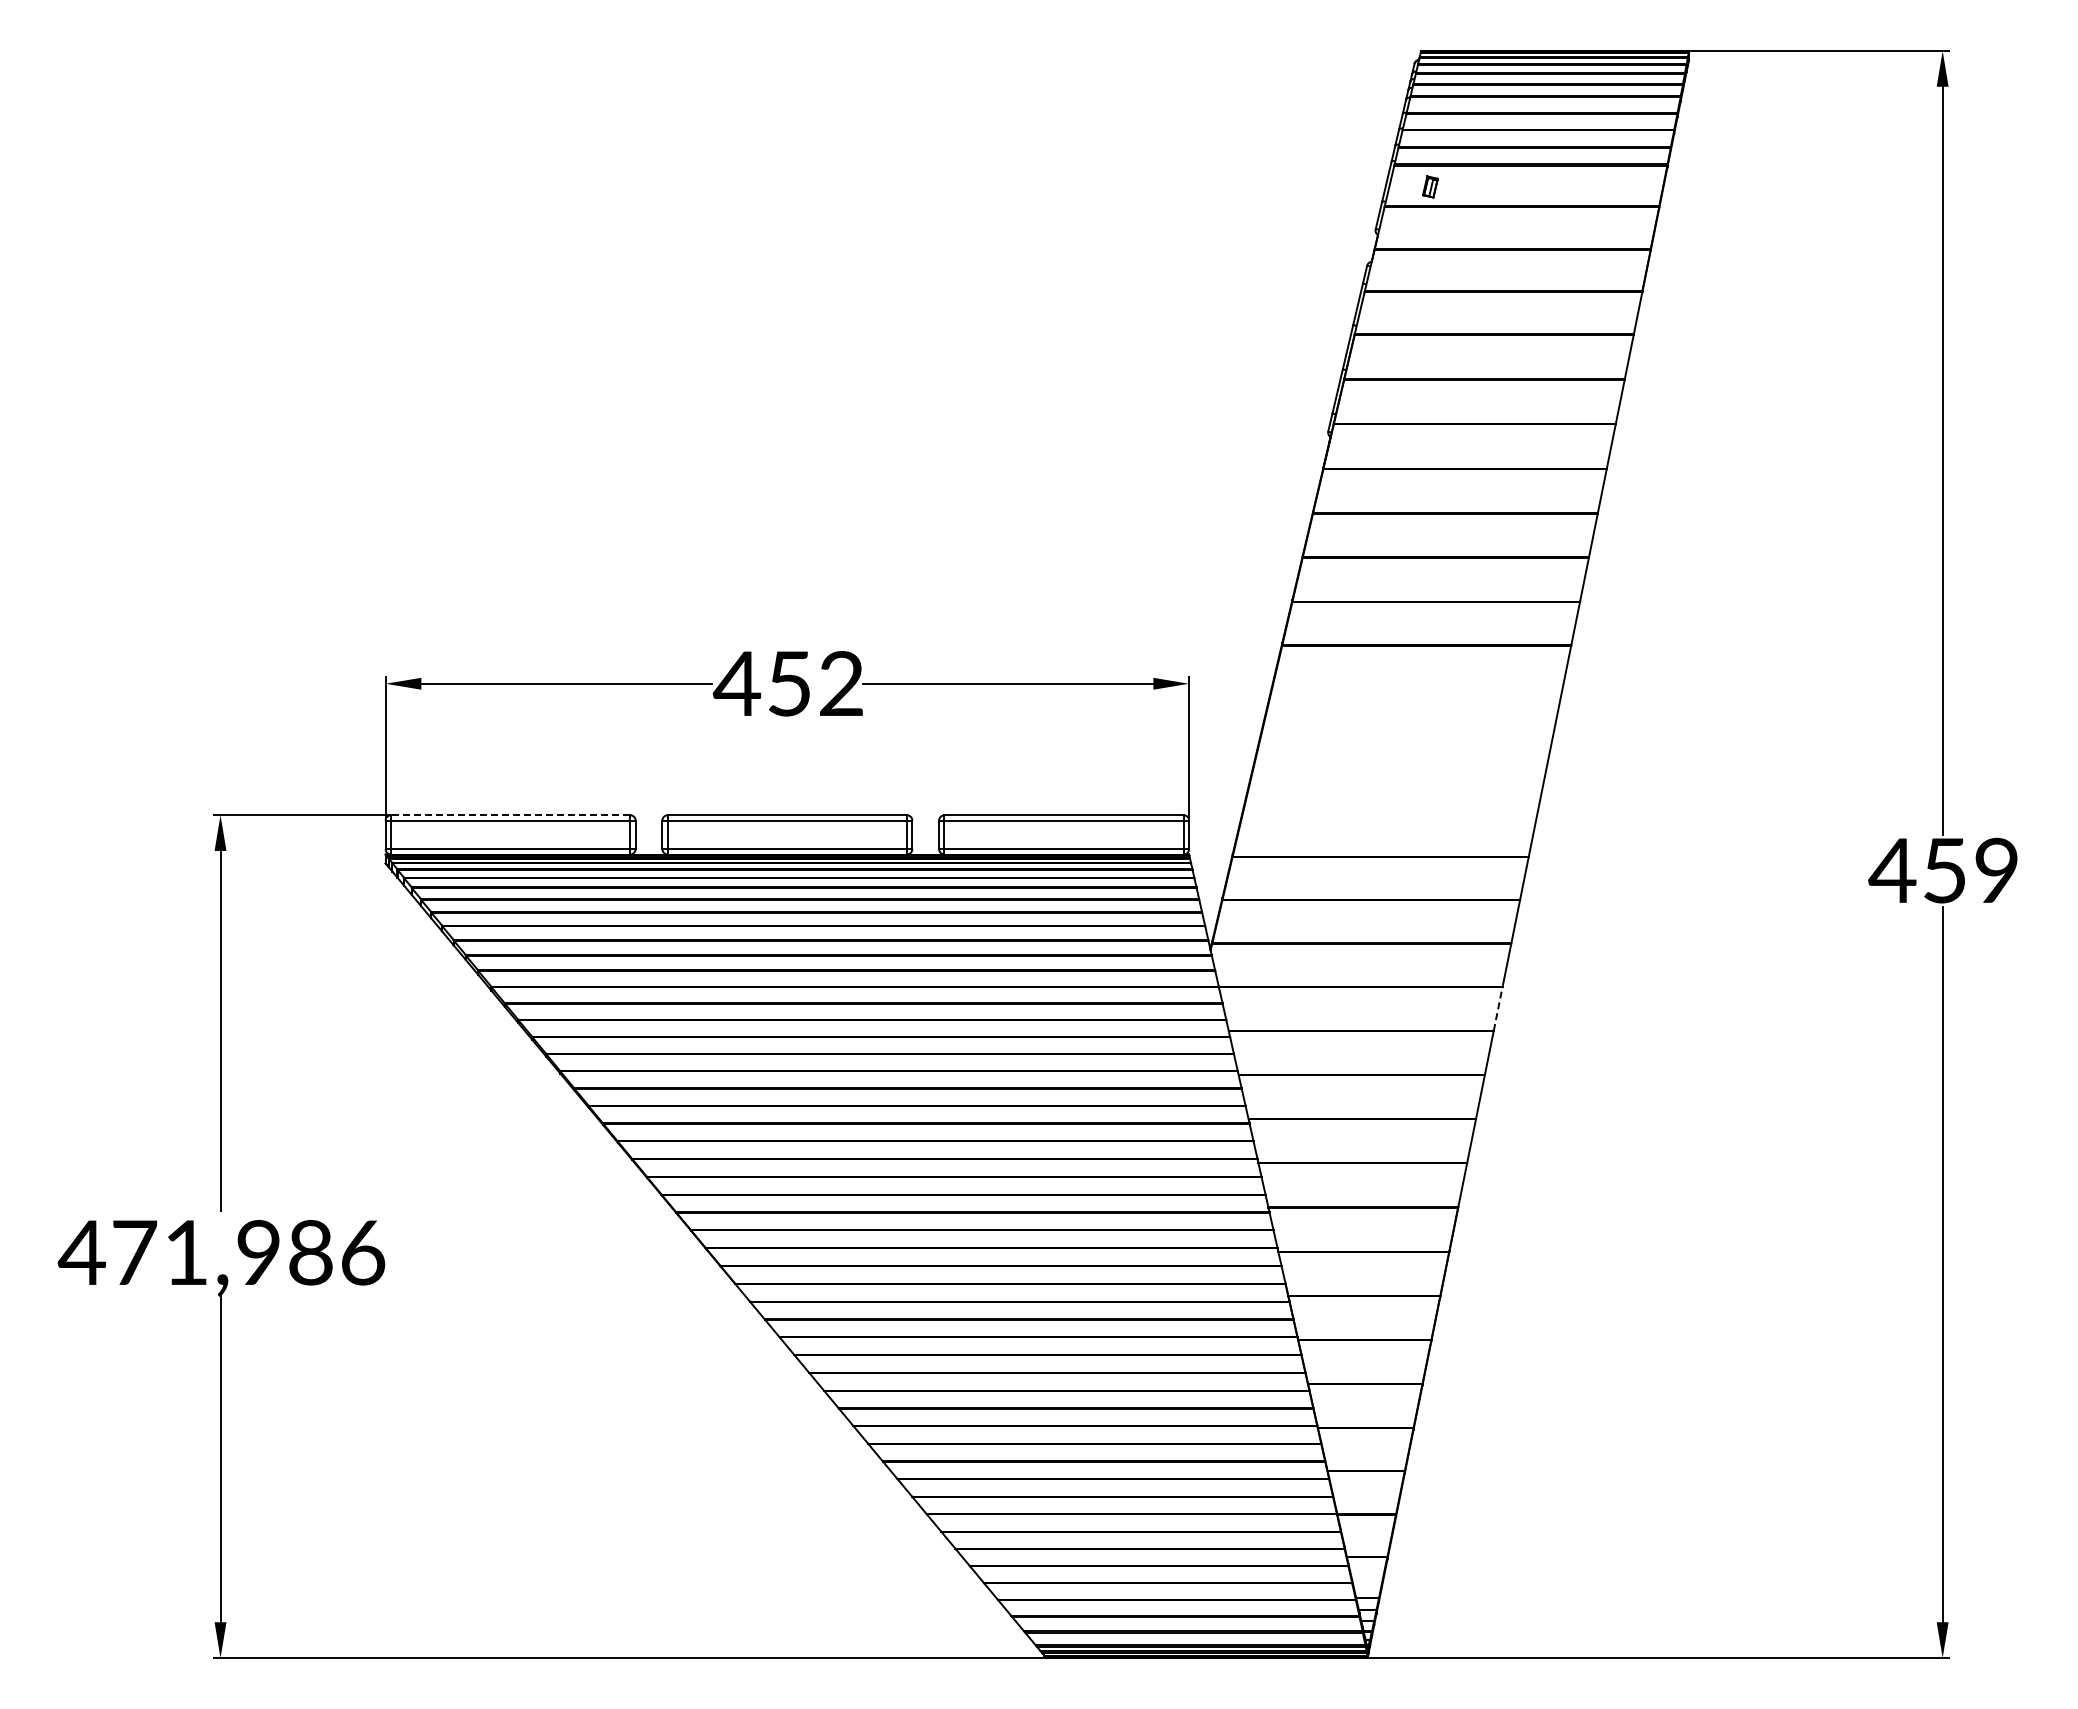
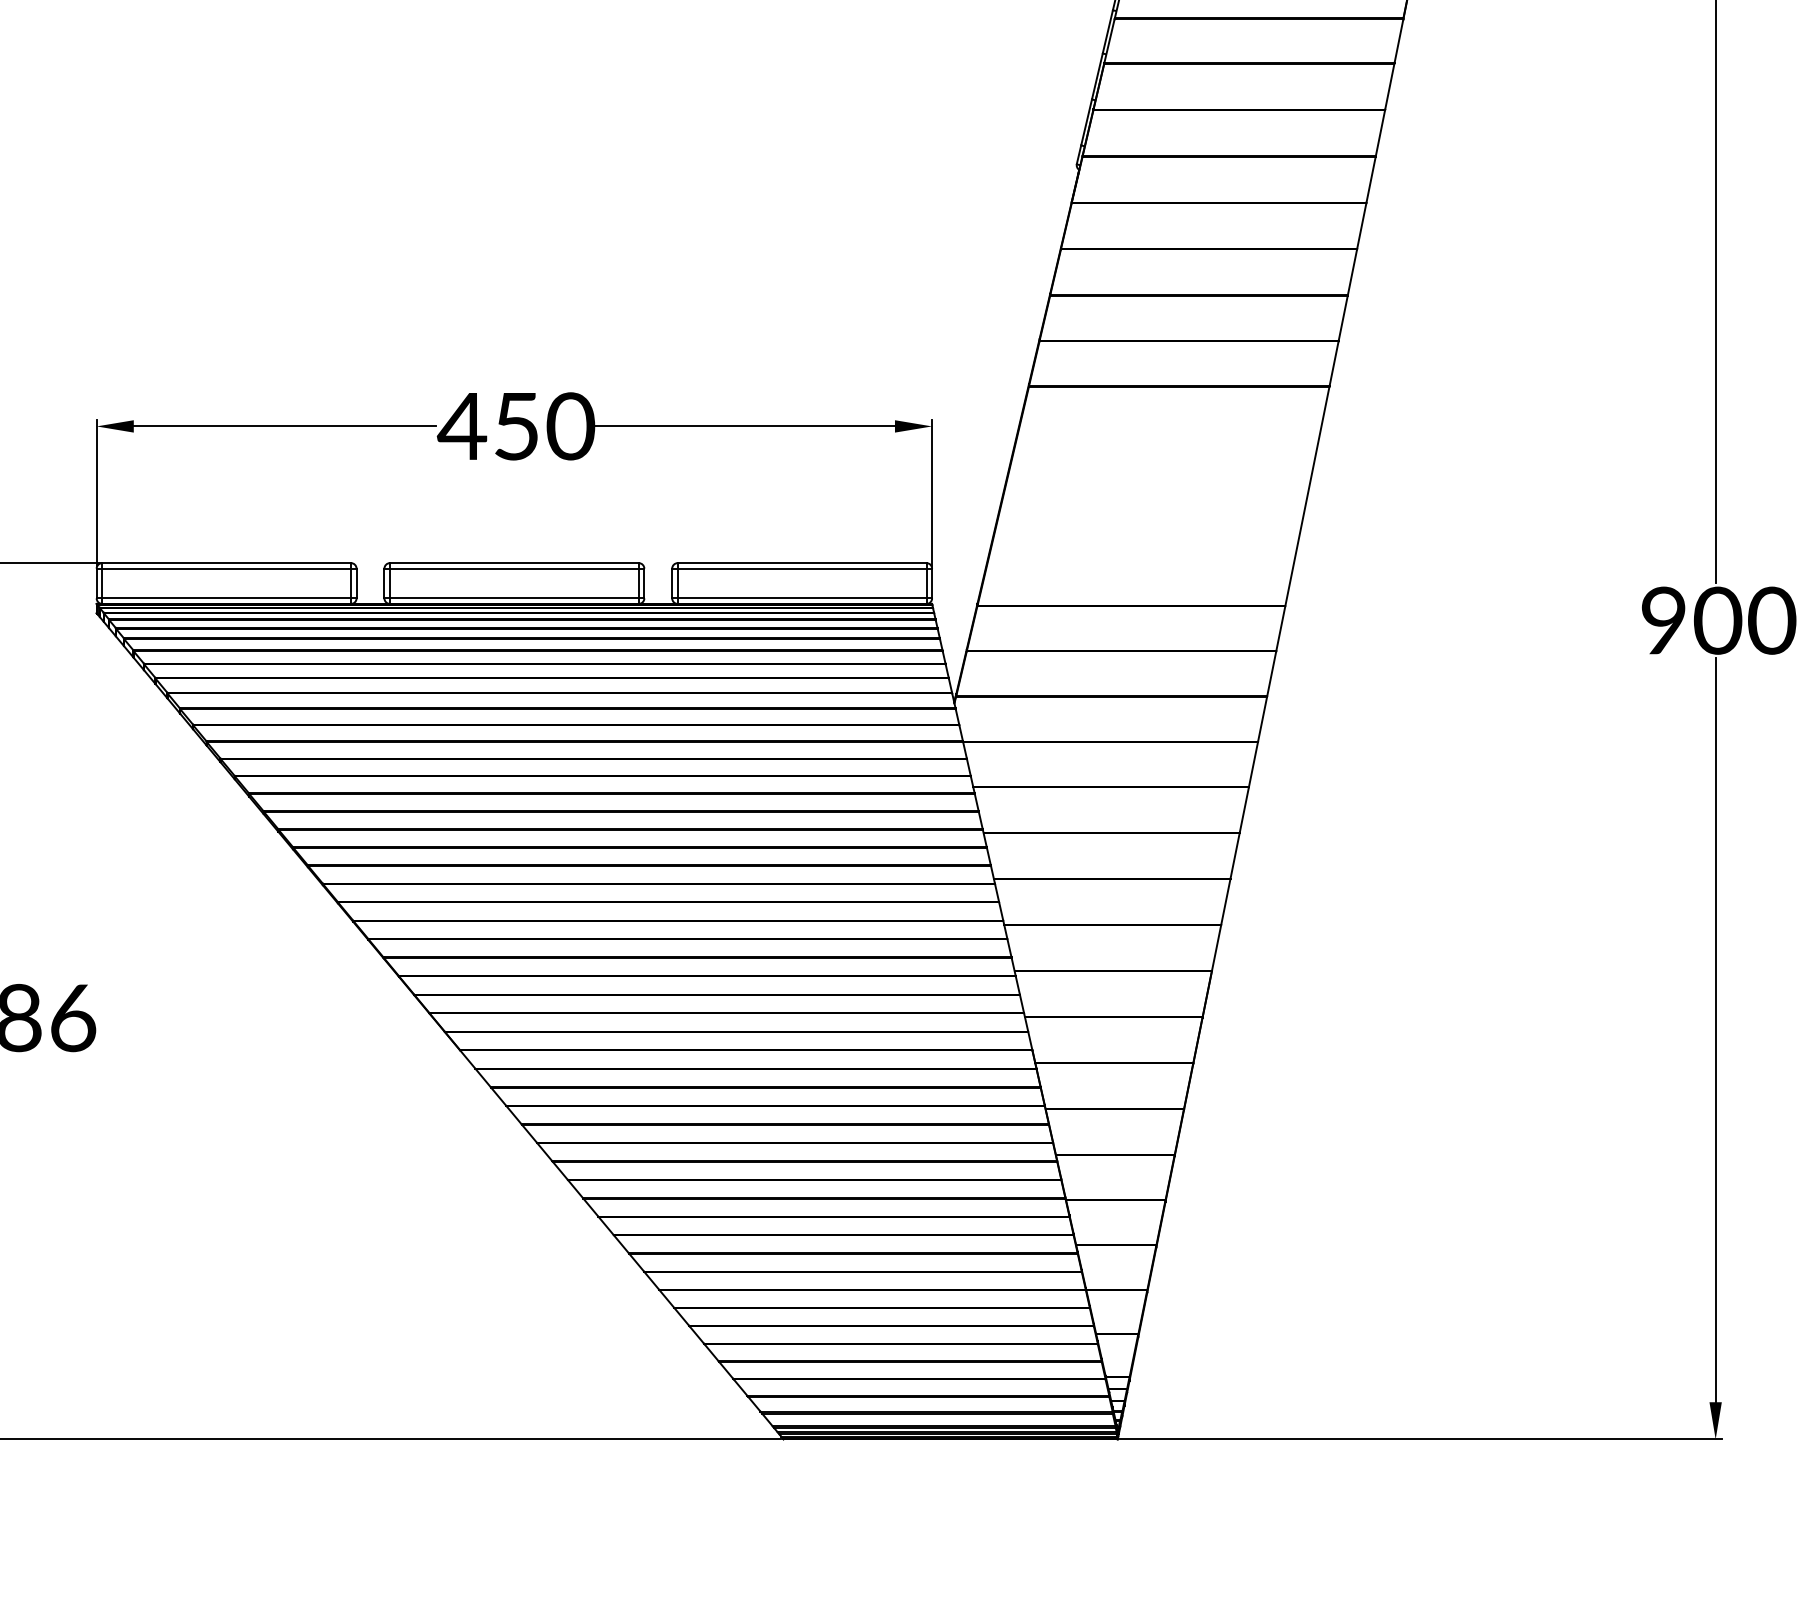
text: (841, 683) -> (570, 426), 452 -> 450
line: (510, 815) -> (226, 563), dashed -> solid
text: (1944, 870) -> (1717, 620), 459 -> 900
line: (1498, 1008) -> (1253, 764), dashed -> solid

